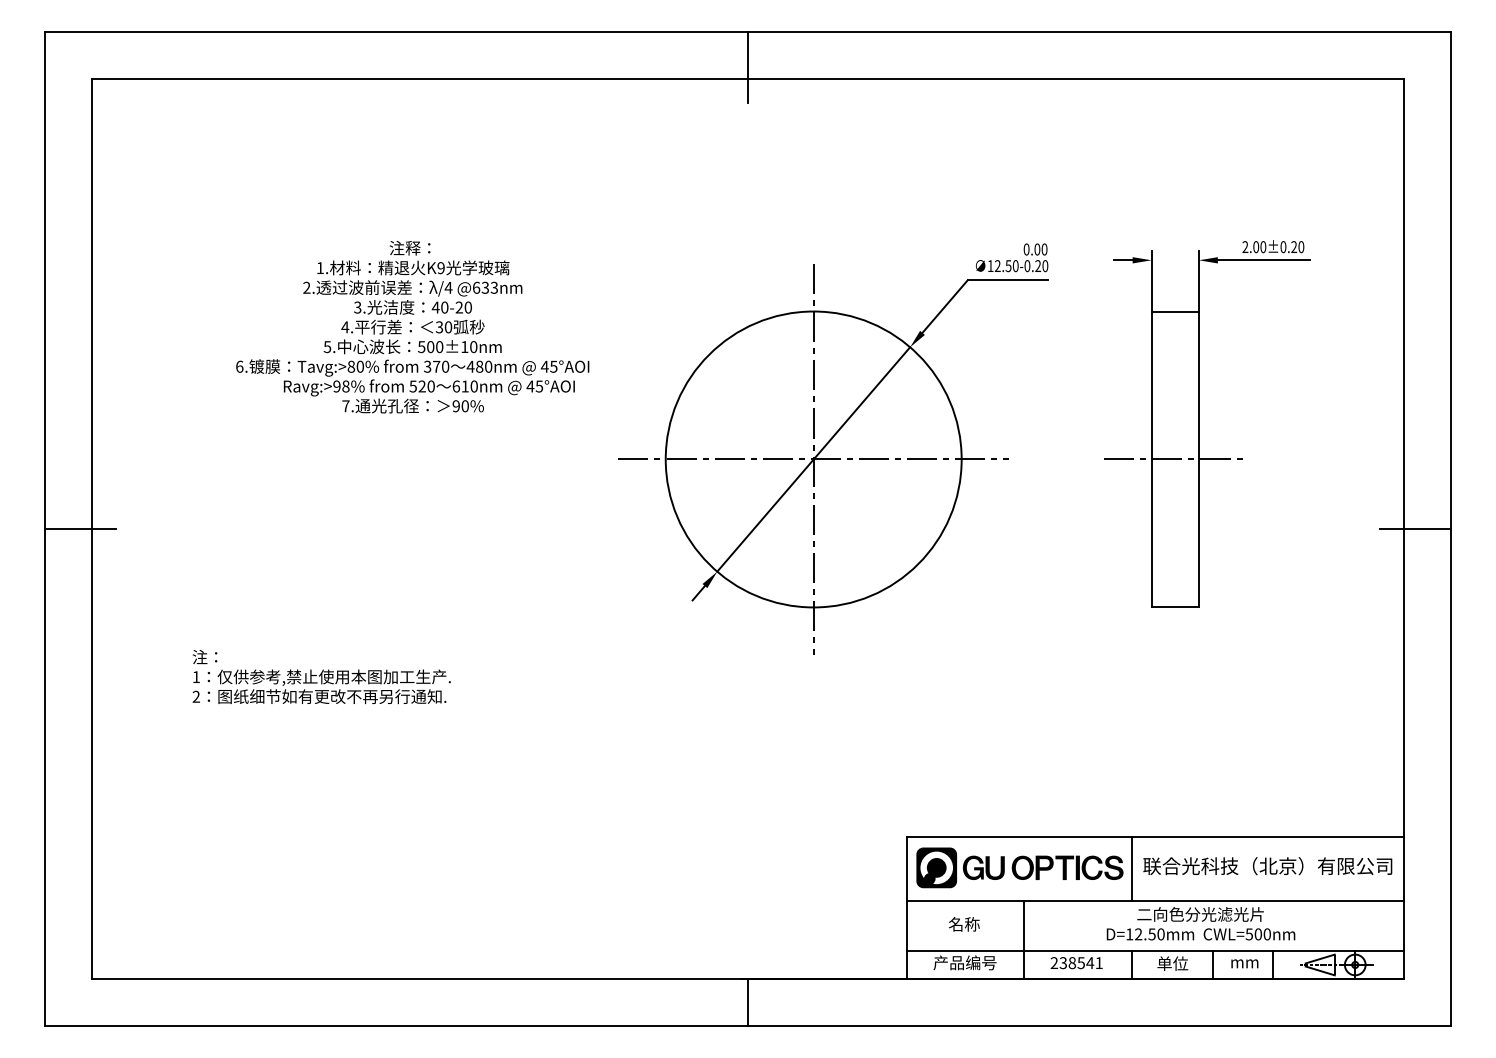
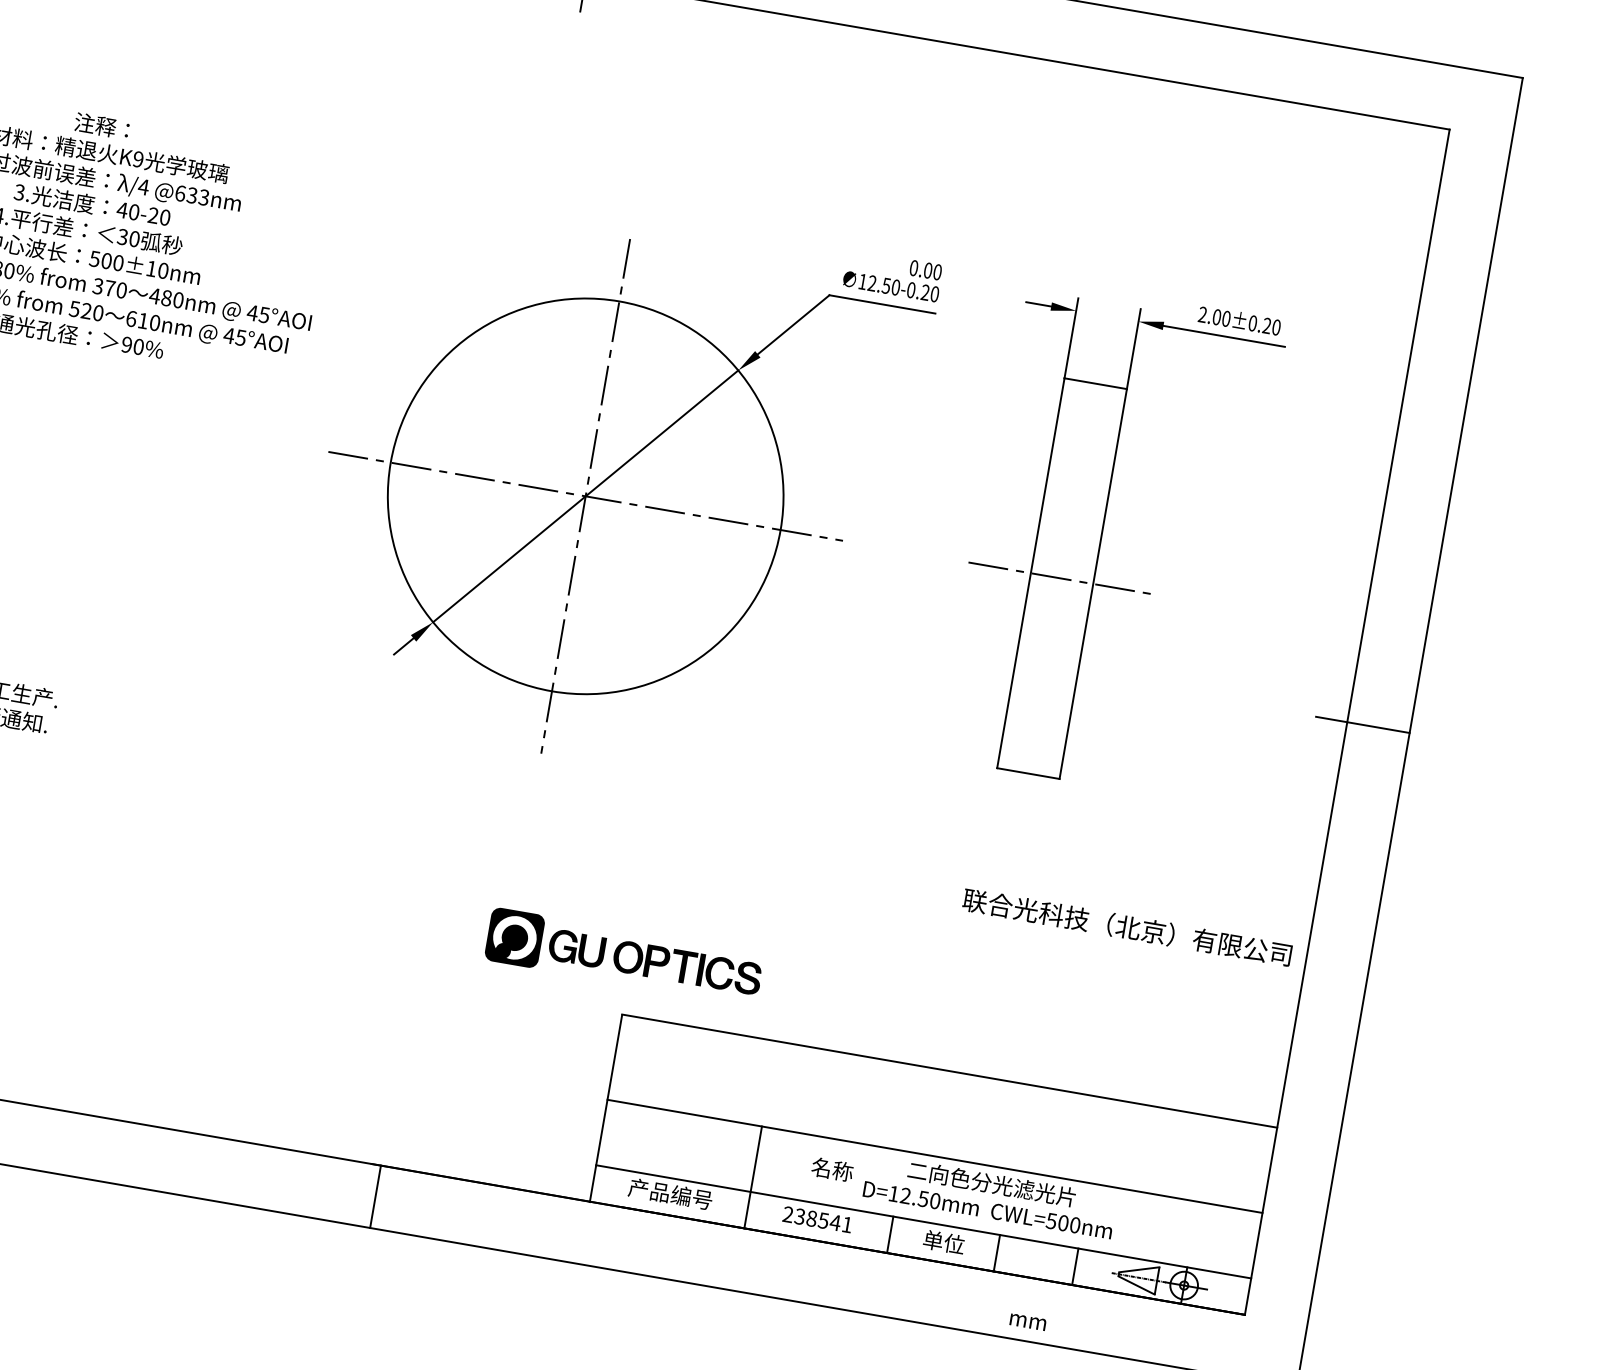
text: (1267, 866) -> (1126, 927), moved
part: (1019, 867) -> (624, 956), moved
line: (1132, 868) -> (912, 1107), removed
text: (964, 924) -> (832, 1169), moved
text: (1244, 963) -> (1027, 1321), moved

